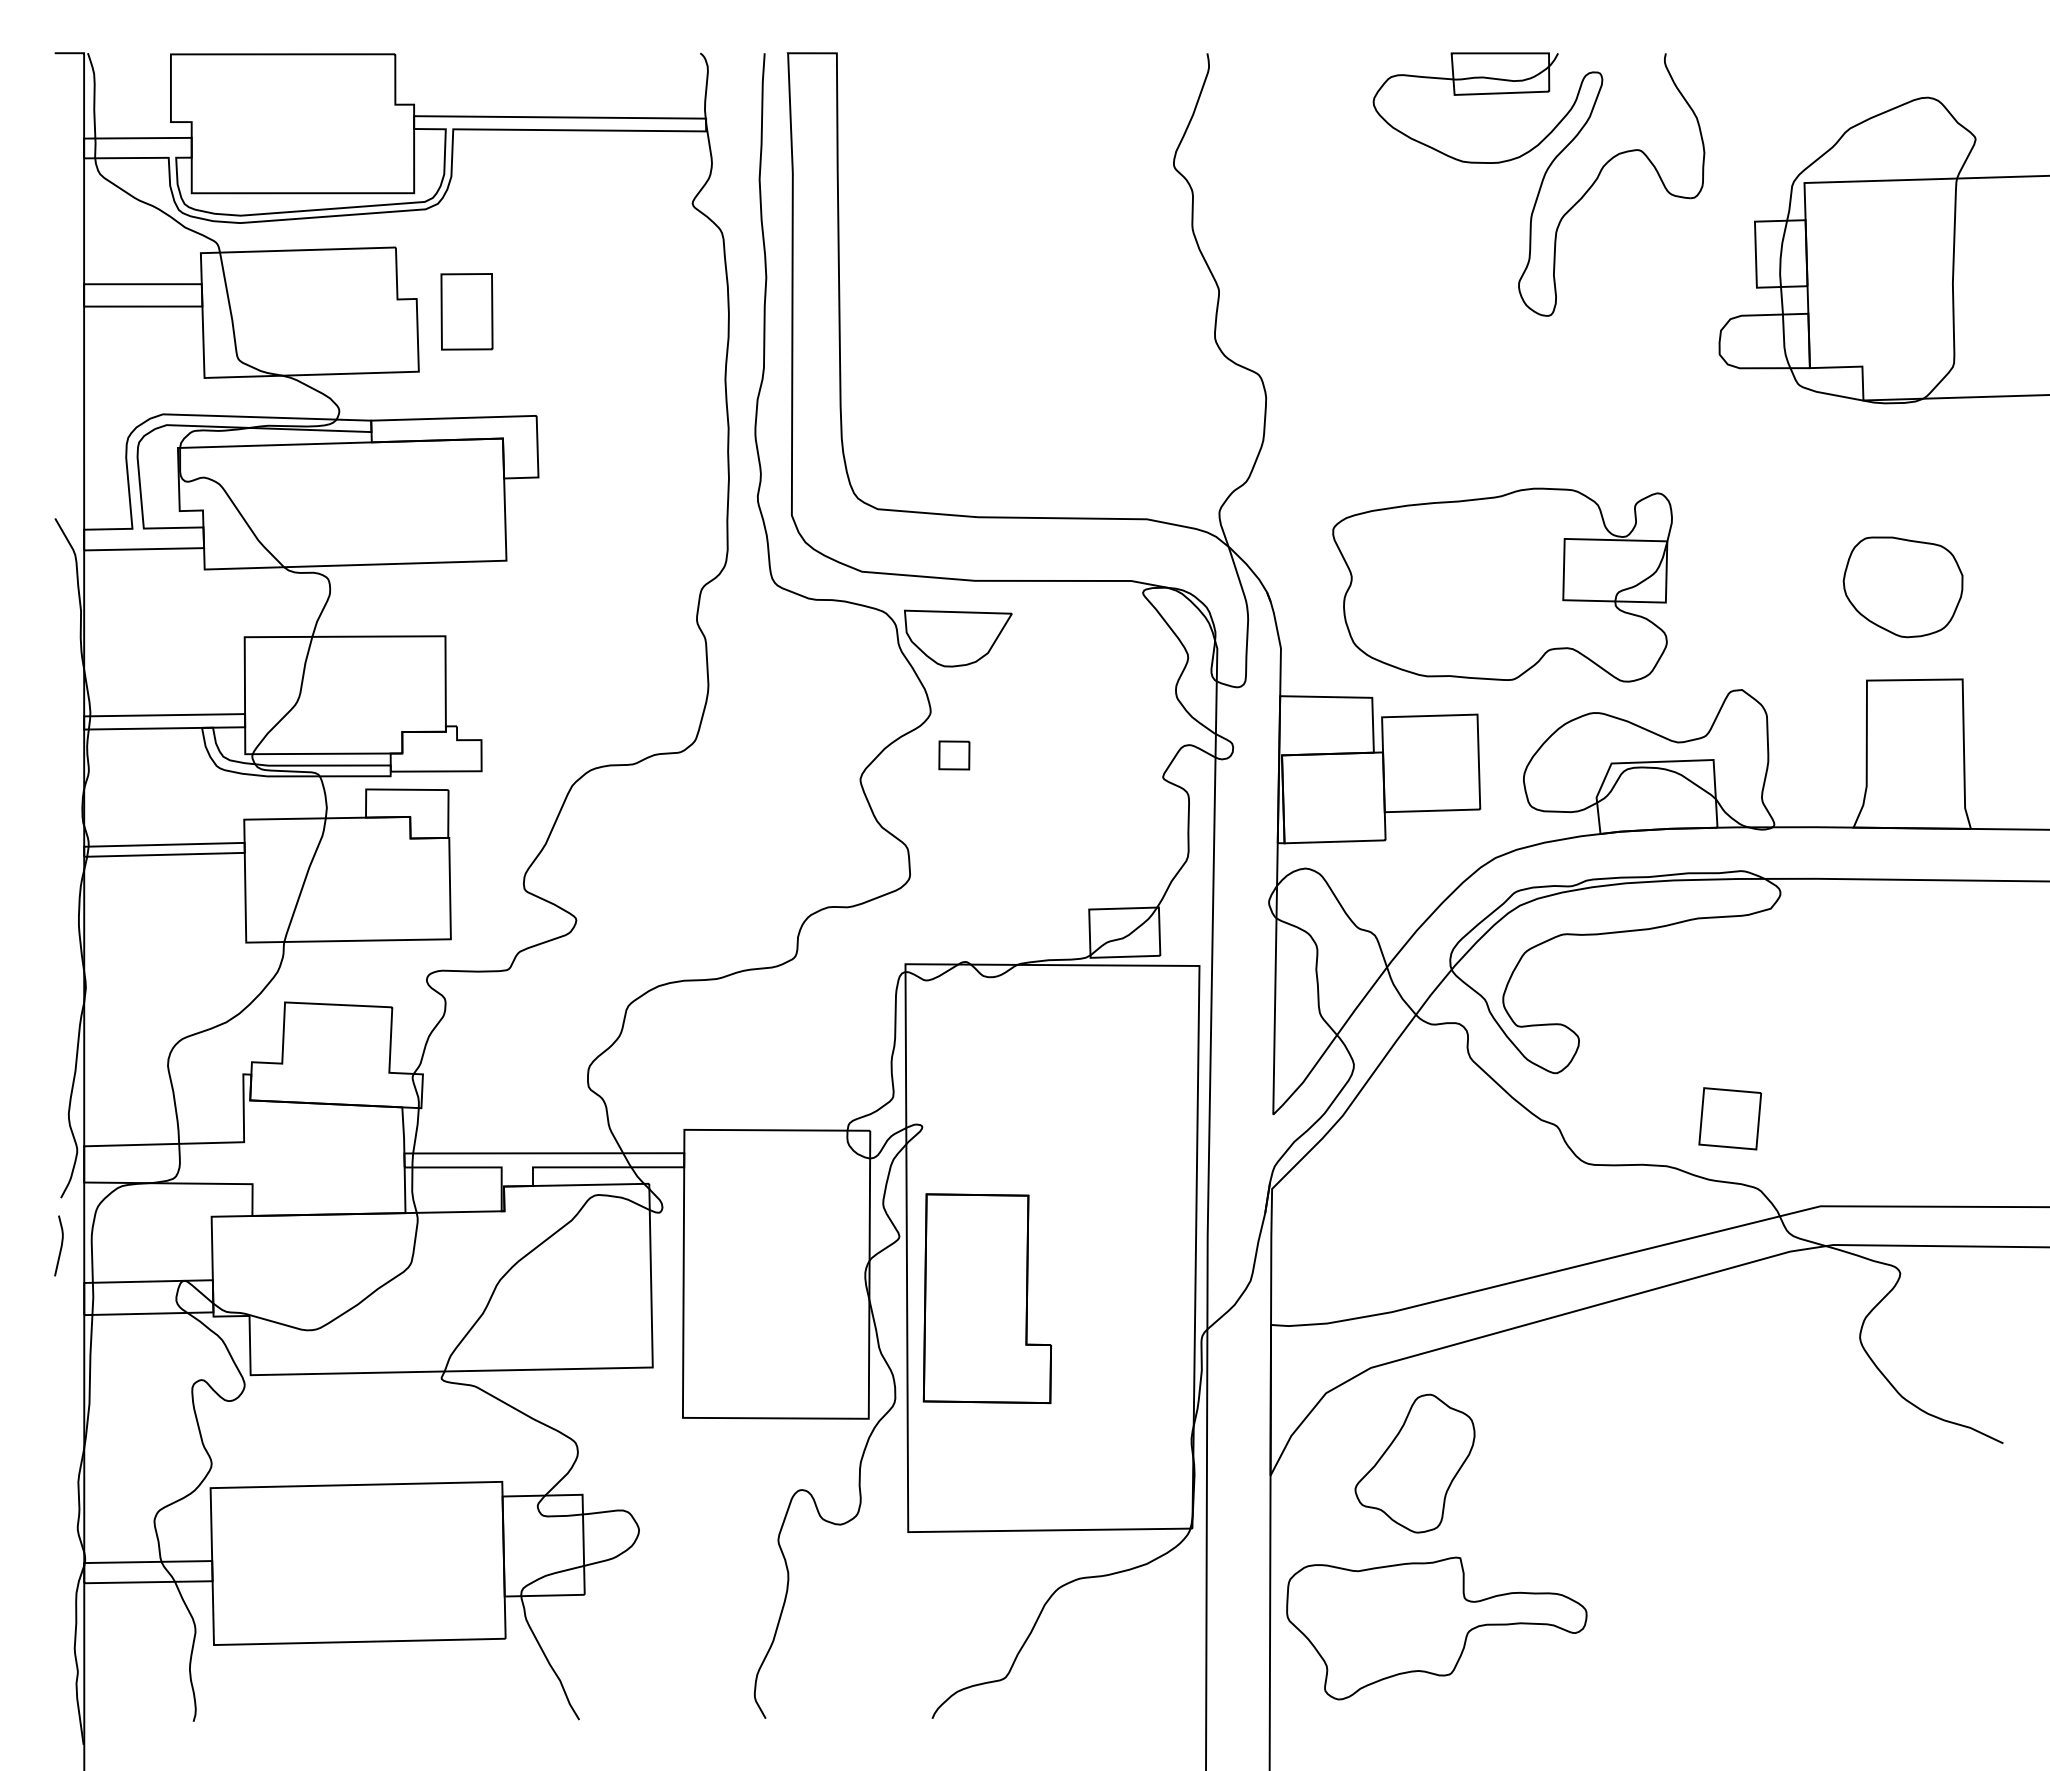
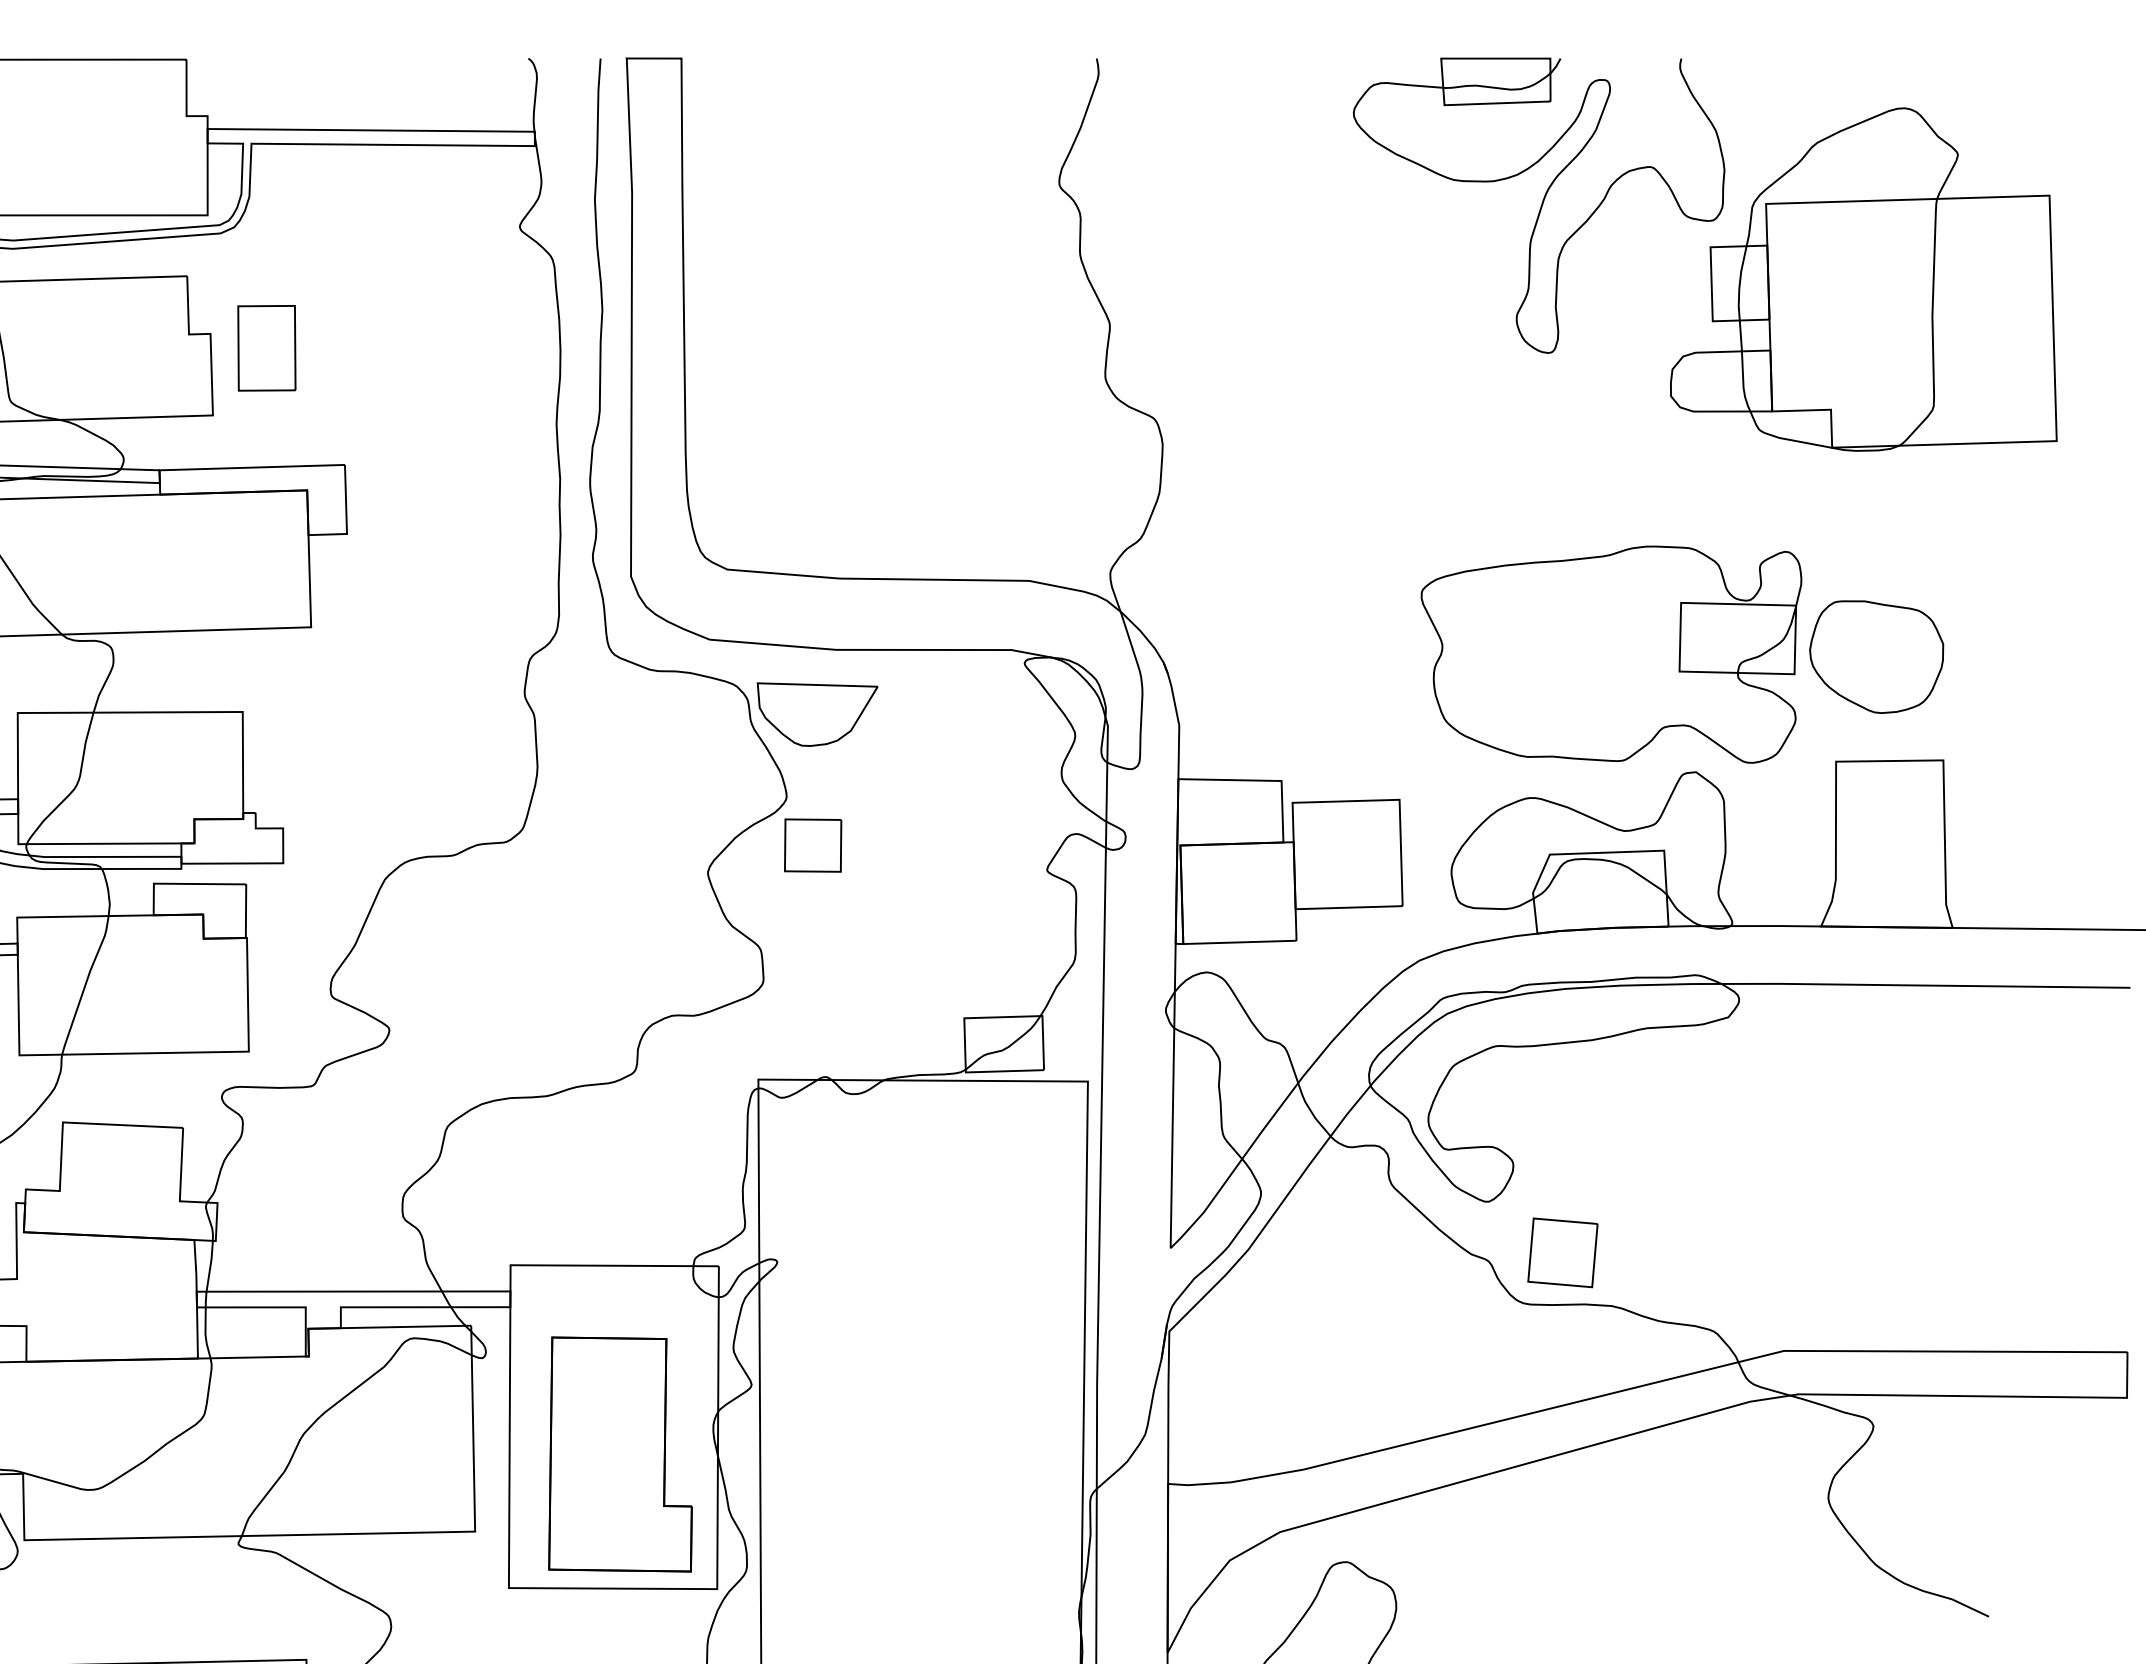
part: (1538, 184) -> (1538, 205), moved
part: (1502, 584) -> (1611, 653), moved
part: (954, 755) -> (813, 845), size x1.67
part: (1730, 1118) -> (1563, 1252), moved
part: (987, 1298) -> (620, 1454), moved

